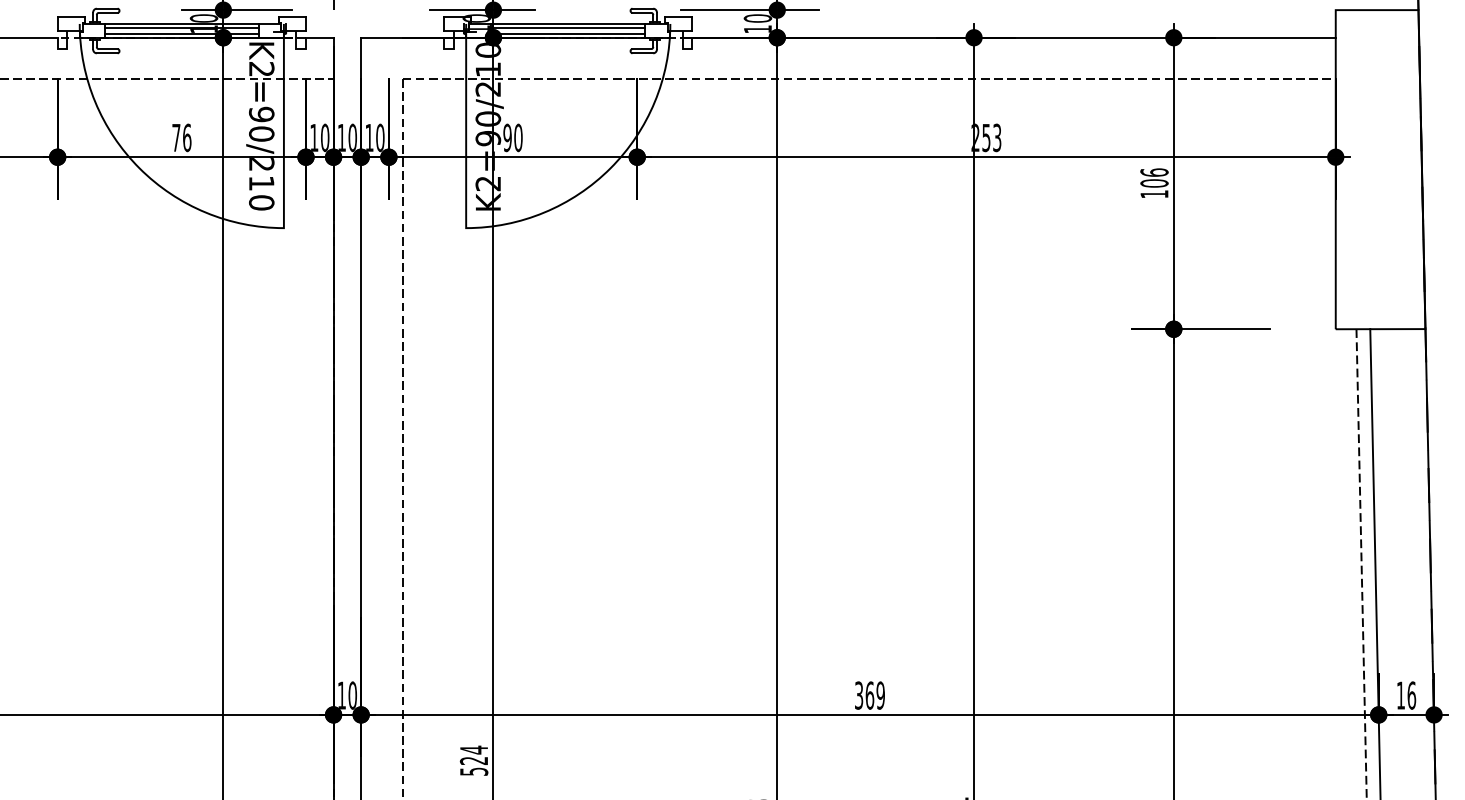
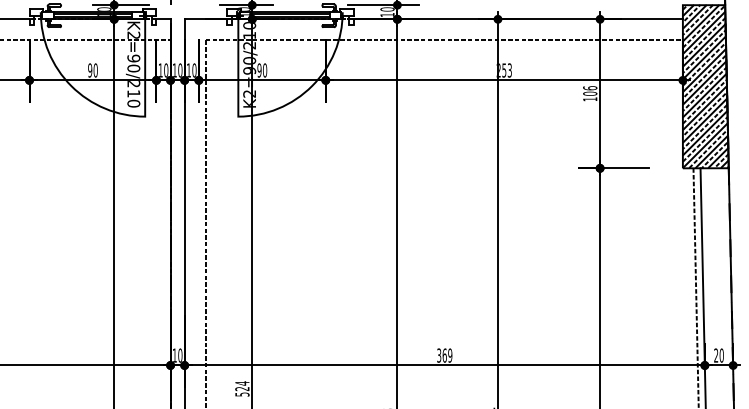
text: (180, 137) -> (92, 70), 76 -> 90
hatch: (1379, 169) -> (705, 86), added
text: (1405, 695) -> (718, 355), 16 -> 20

